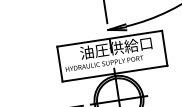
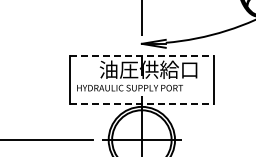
line: (109, 38) -> (141, 55), solid -> dashed
line: (114, 73) -> (141, 103), solid -> dashed

